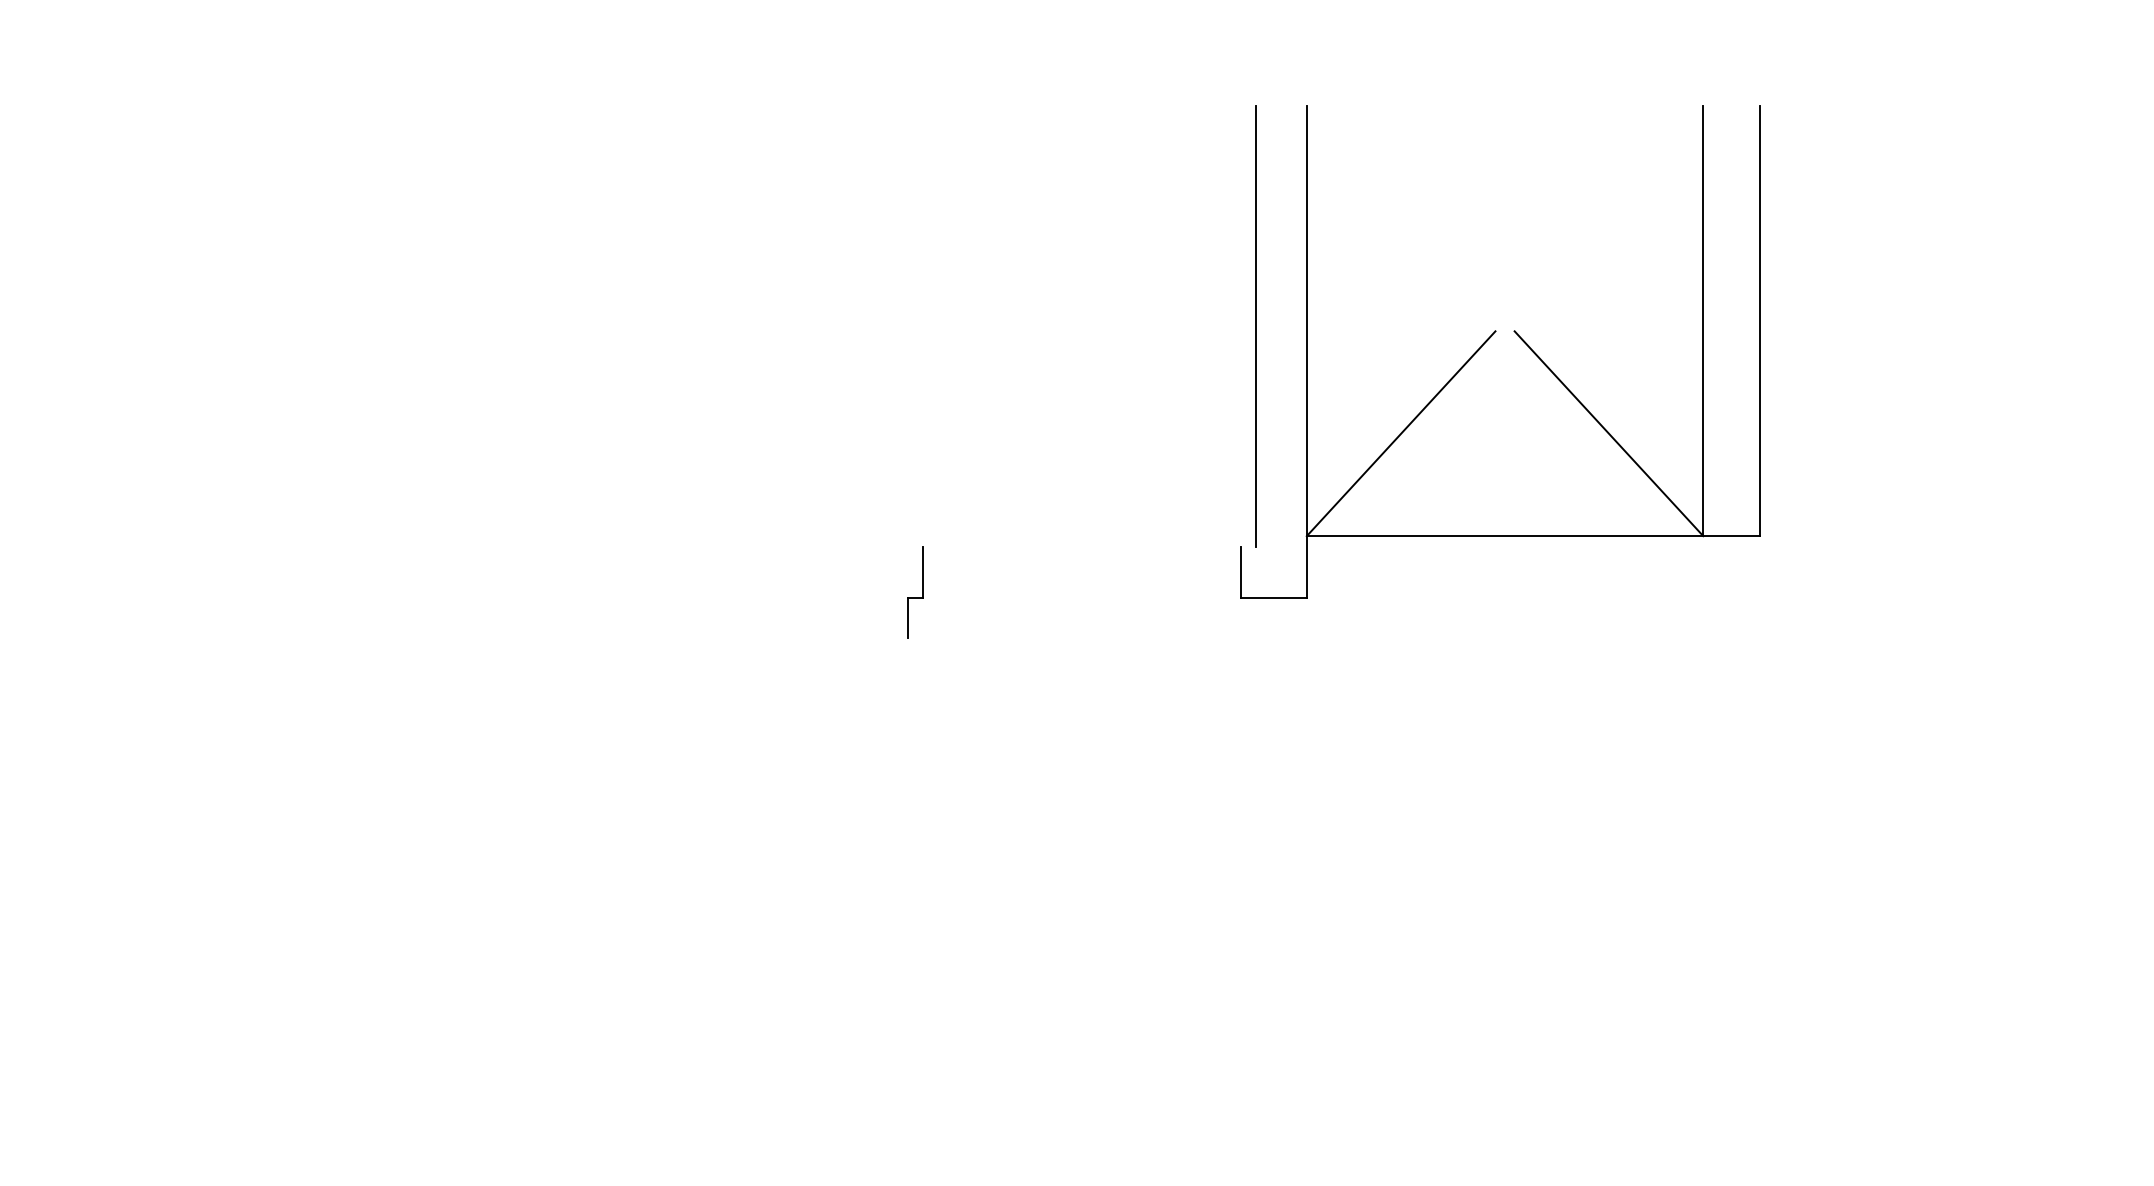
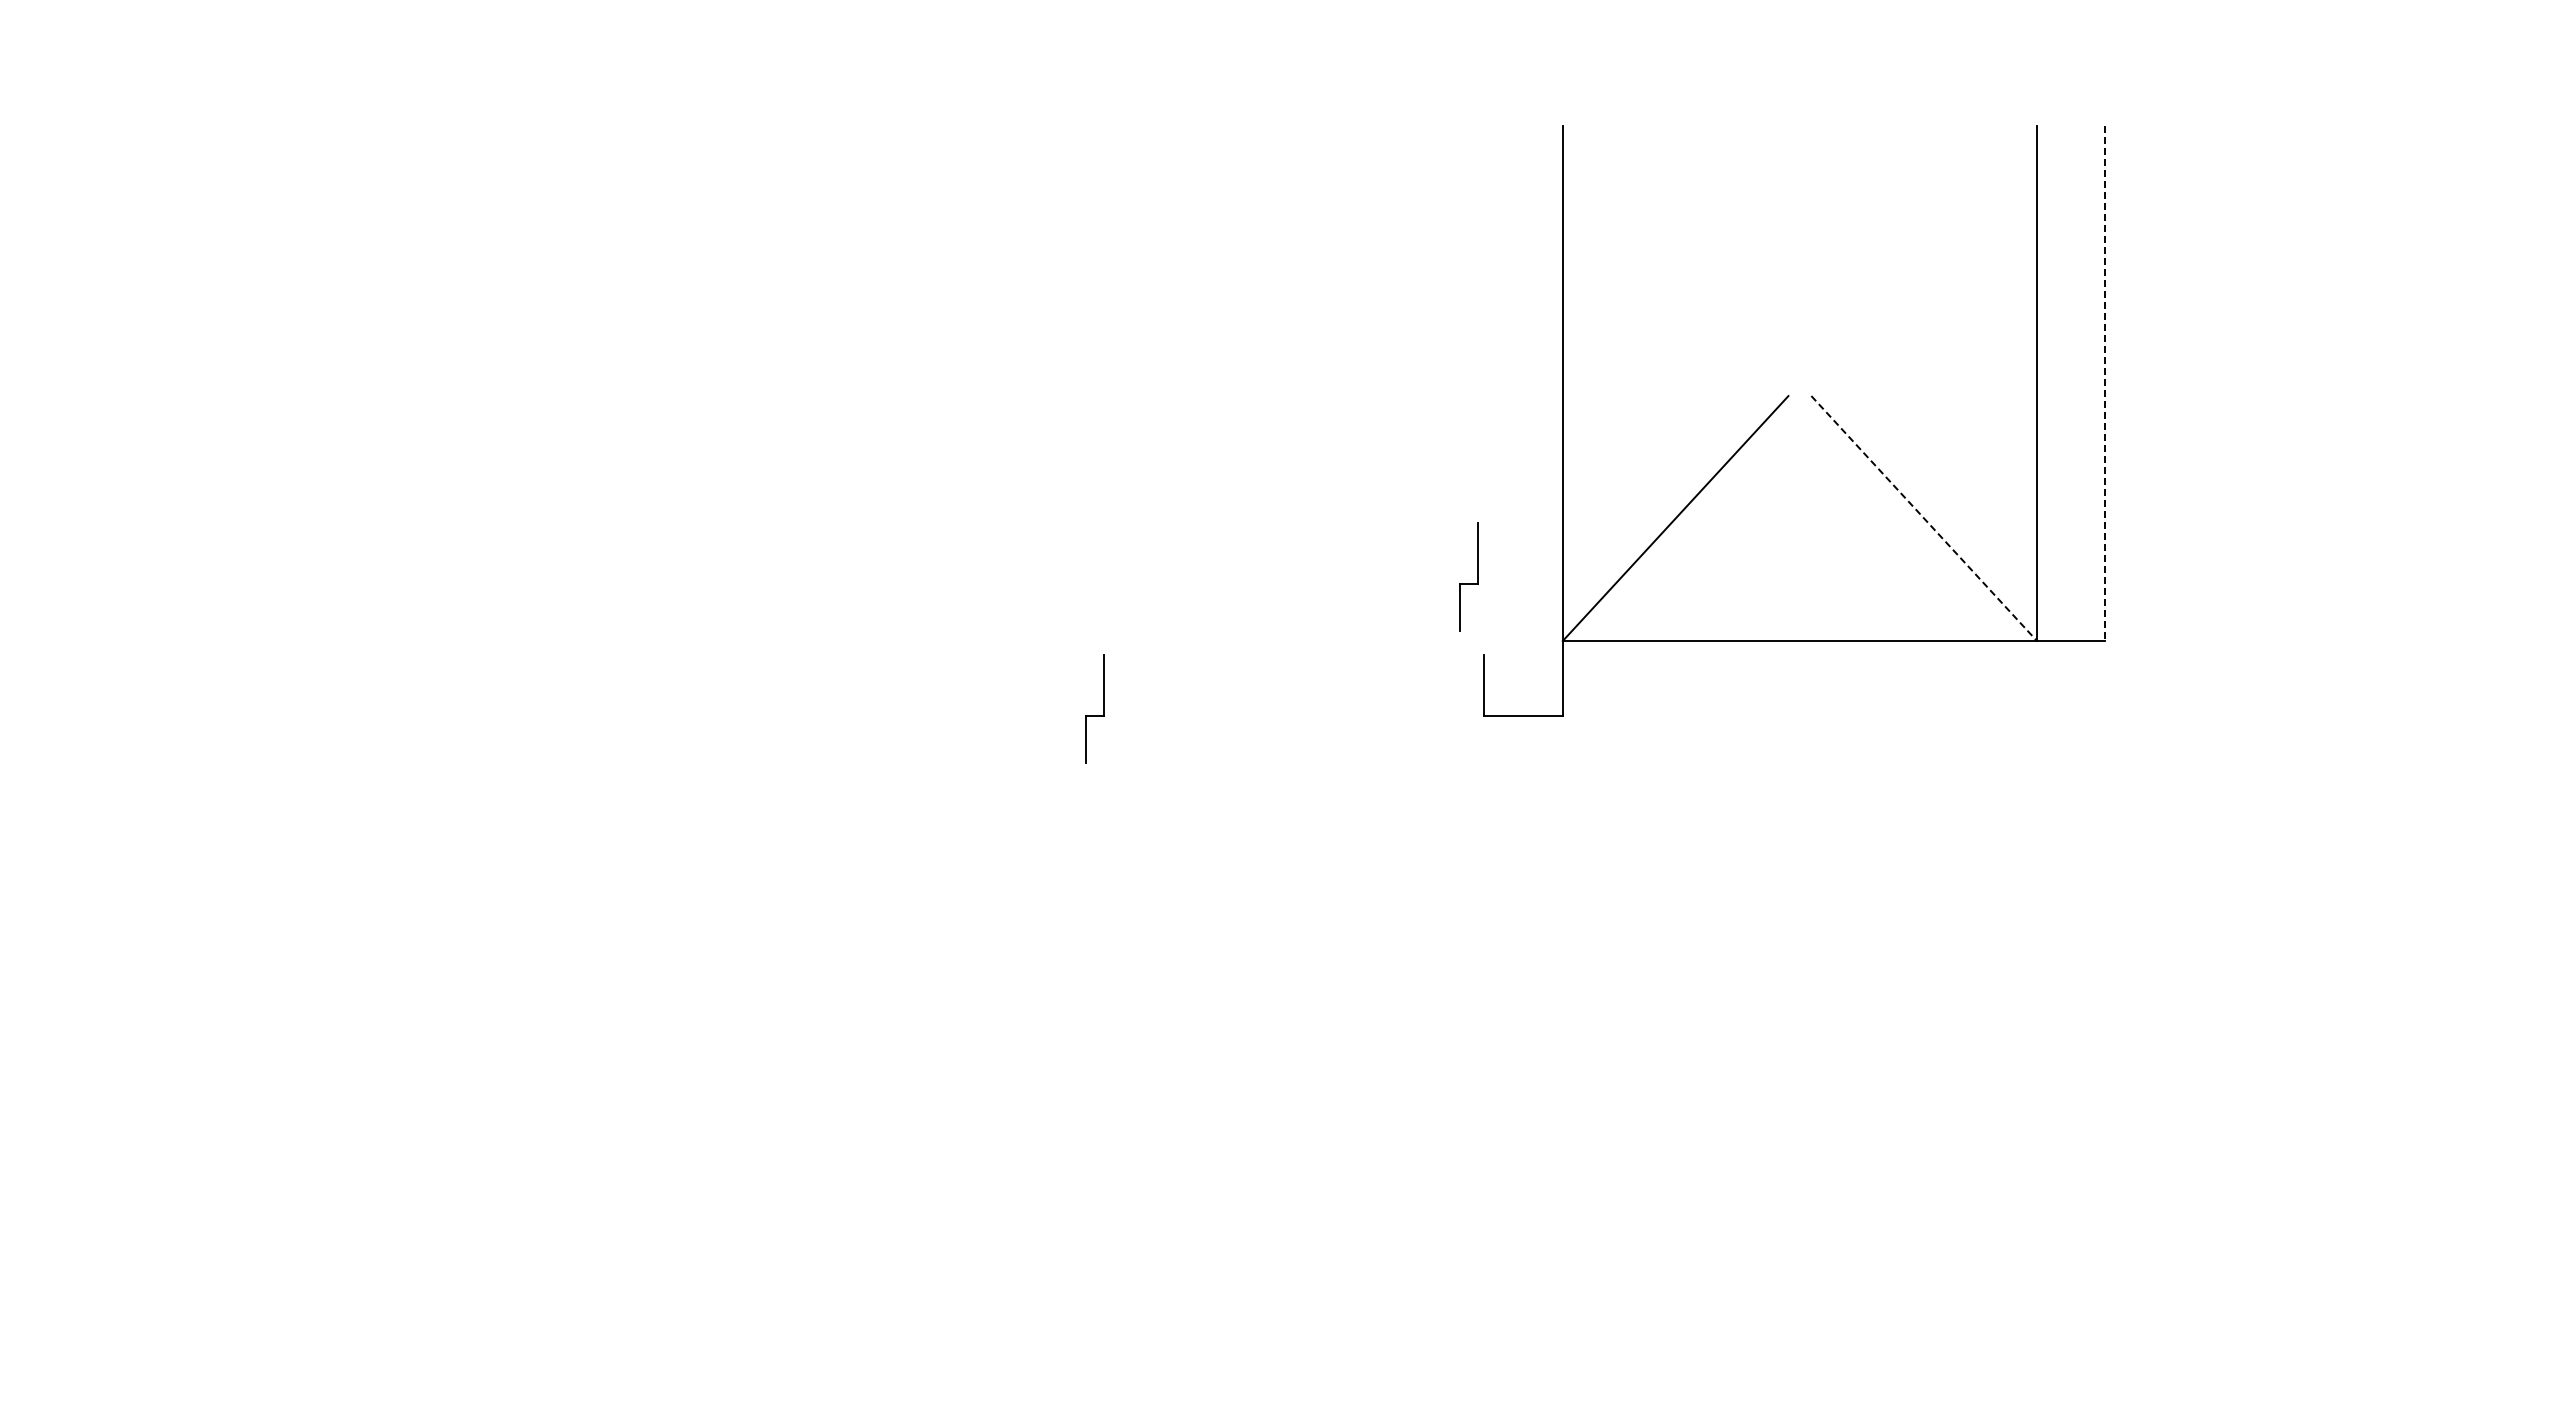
line: (1759, 321) -> (2104, 384), solid -> dashed
line: (1255, 326) -> (1501, 390), removed
line: (1609, 433) -> (1924, 518), solid -> dashed
part: (1227, 488) -> (1468, 583), added

